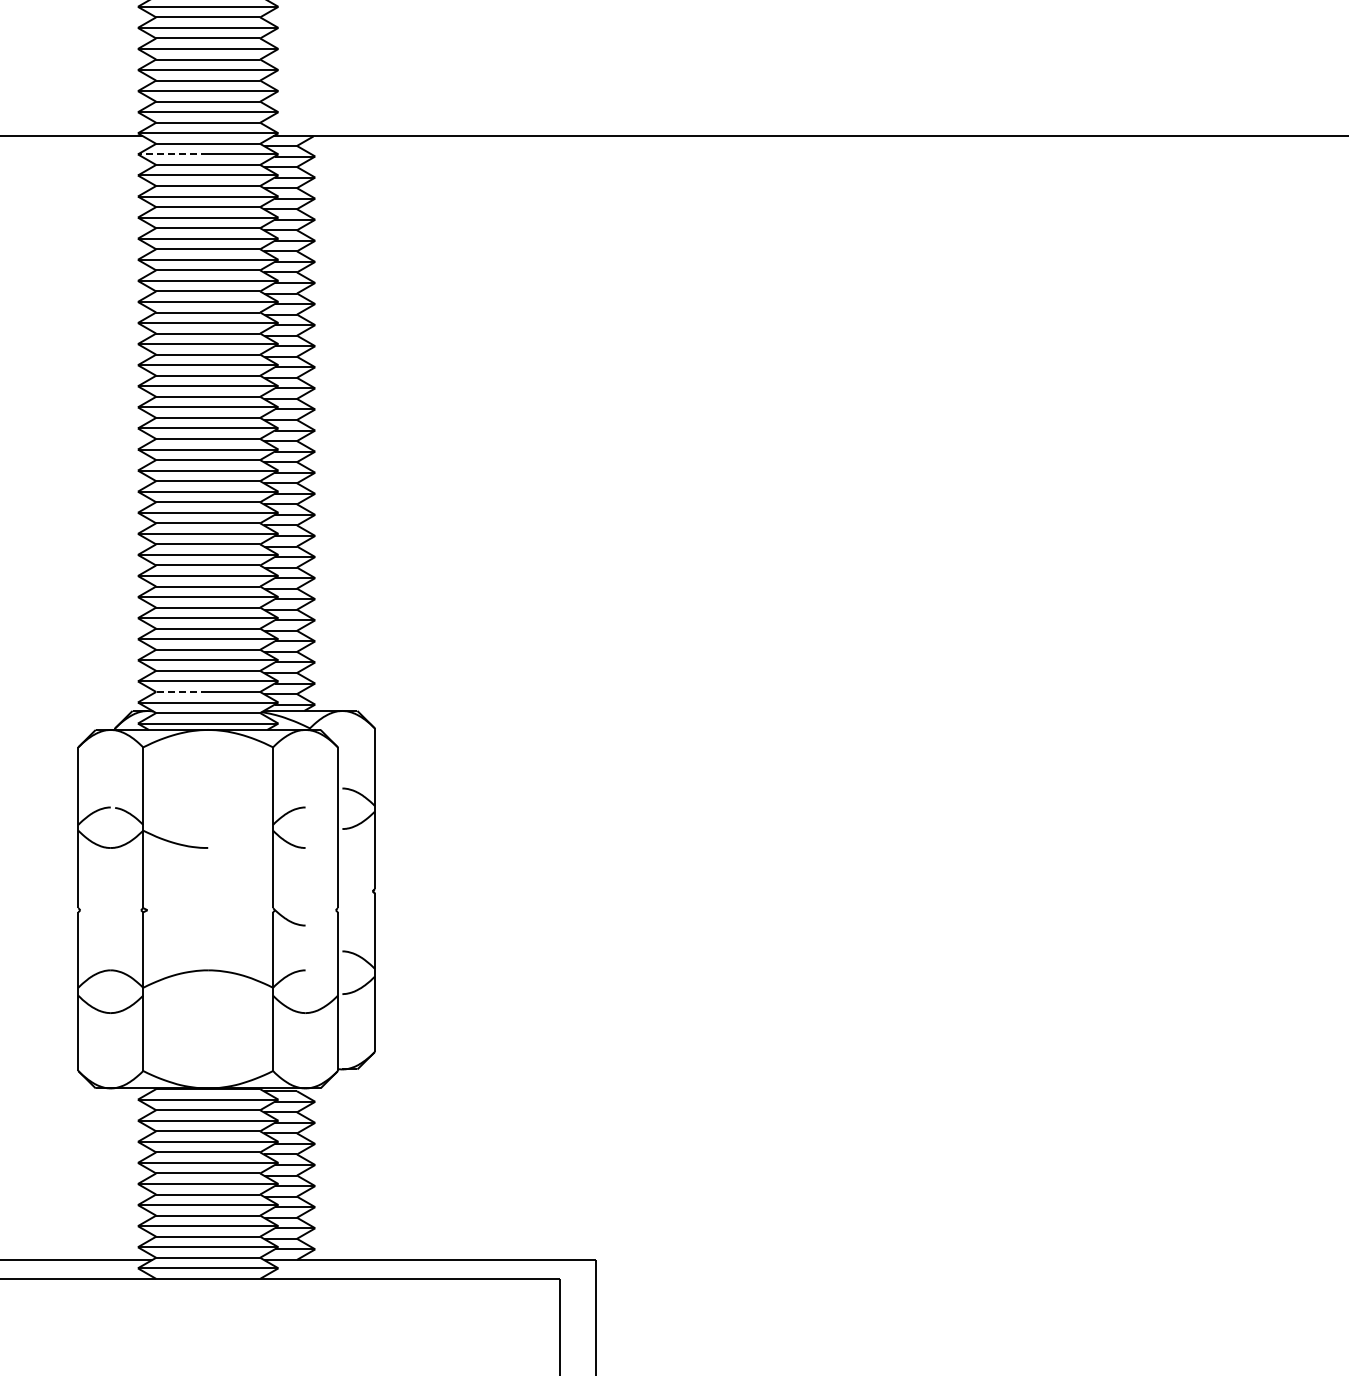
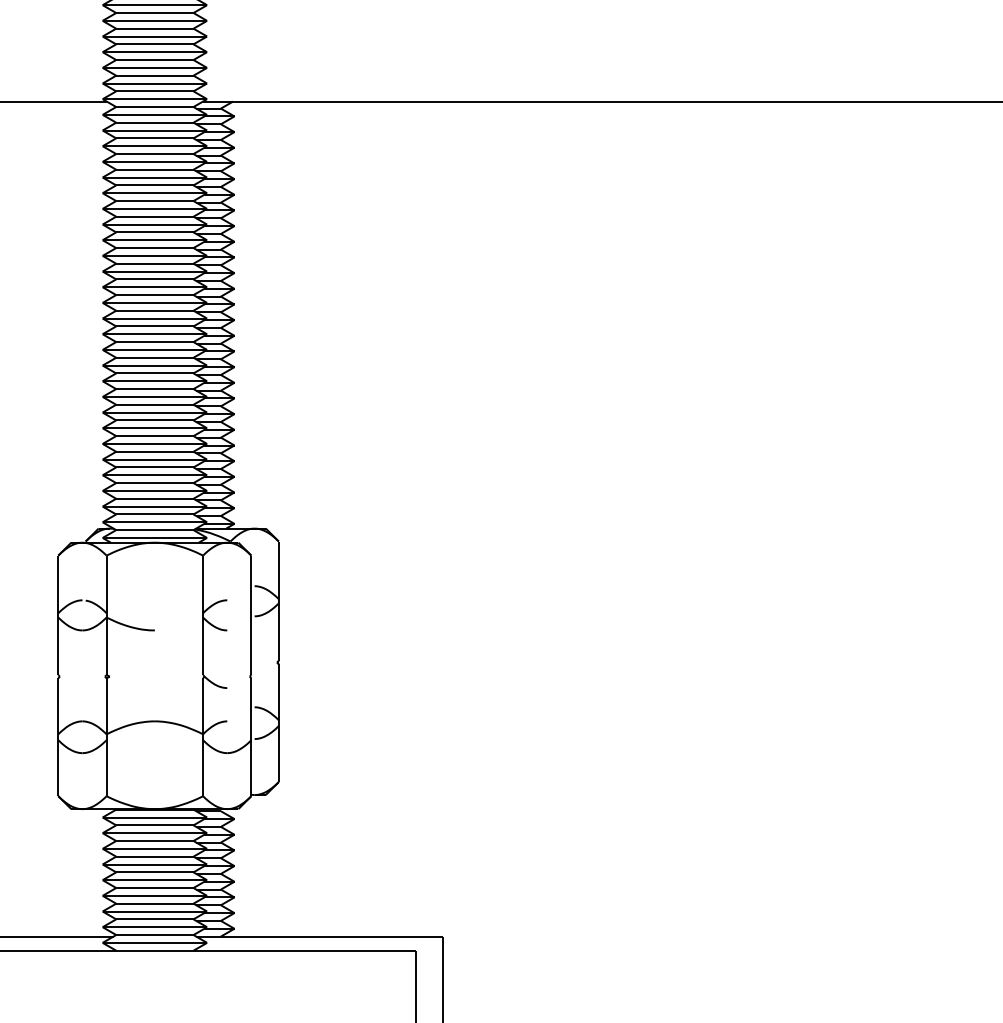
line: (172, 154) -> (128, 114), dashed -> solid
line: (181, 691) -> (135, 514), dashed -> solid

